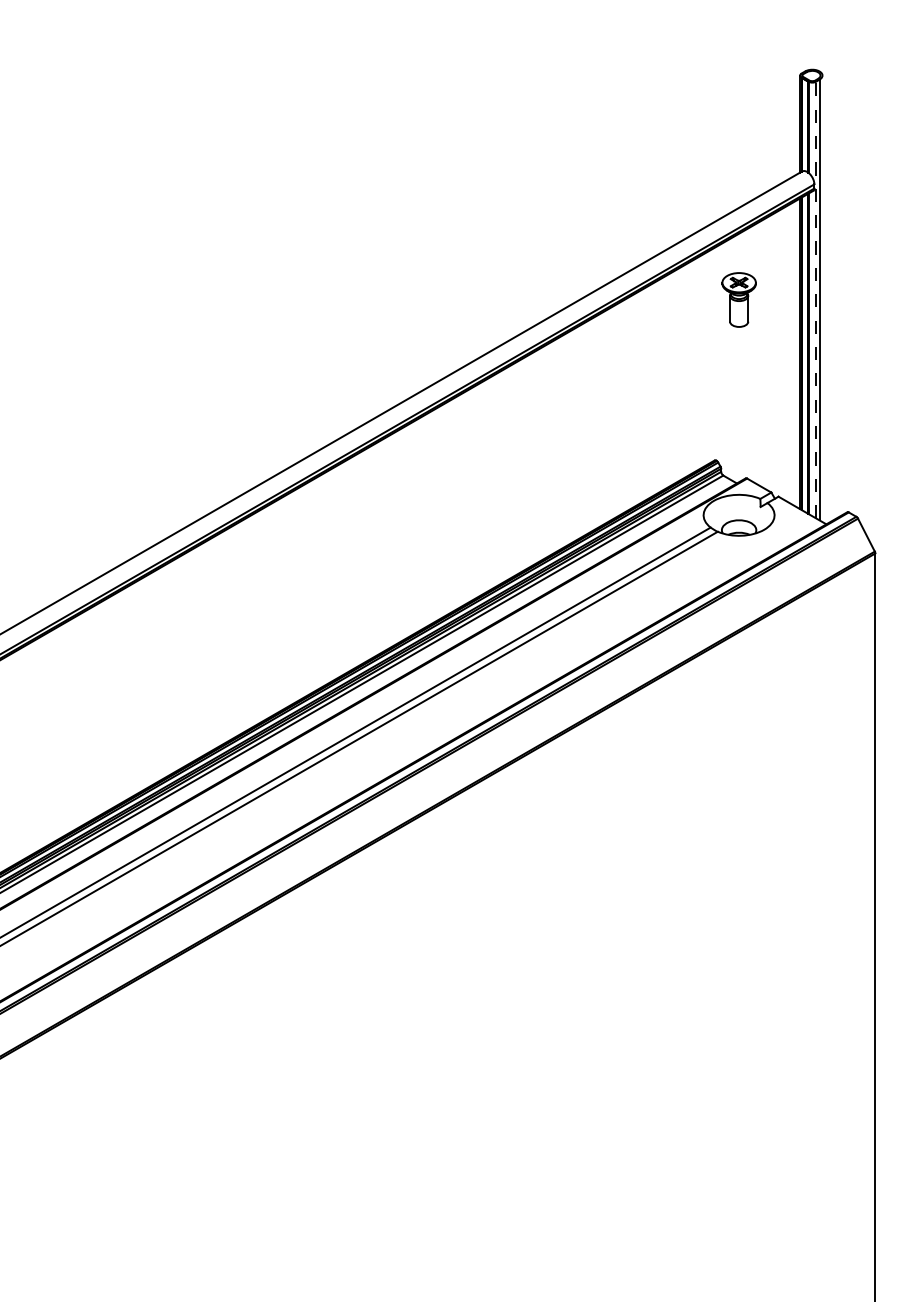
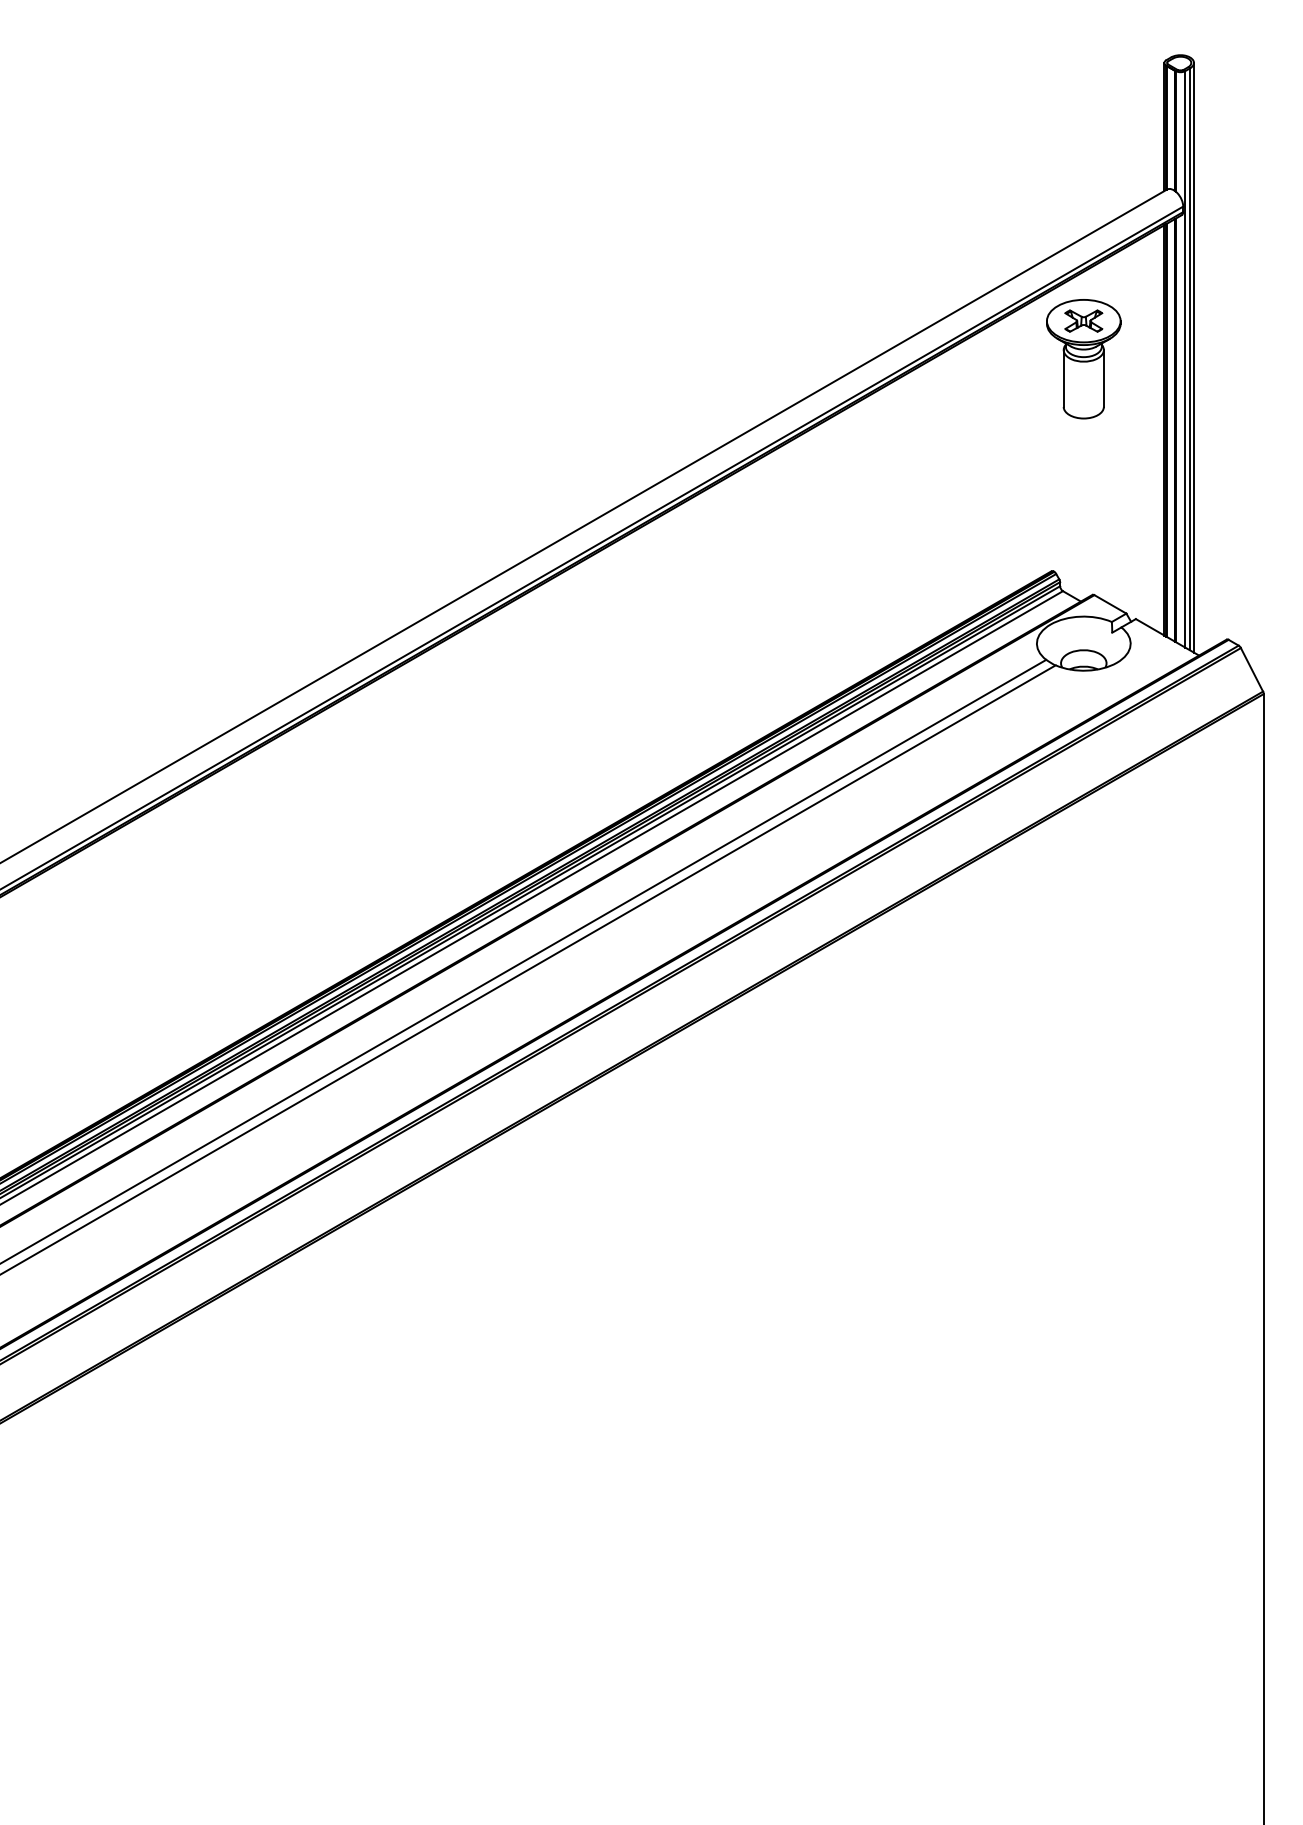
line: (822, 298) -> (1193, 357), added
line: (816, 299) -> (1185, 358), dashed -> solid
part: (738, 300) -> (1083, 359), size x1.67

